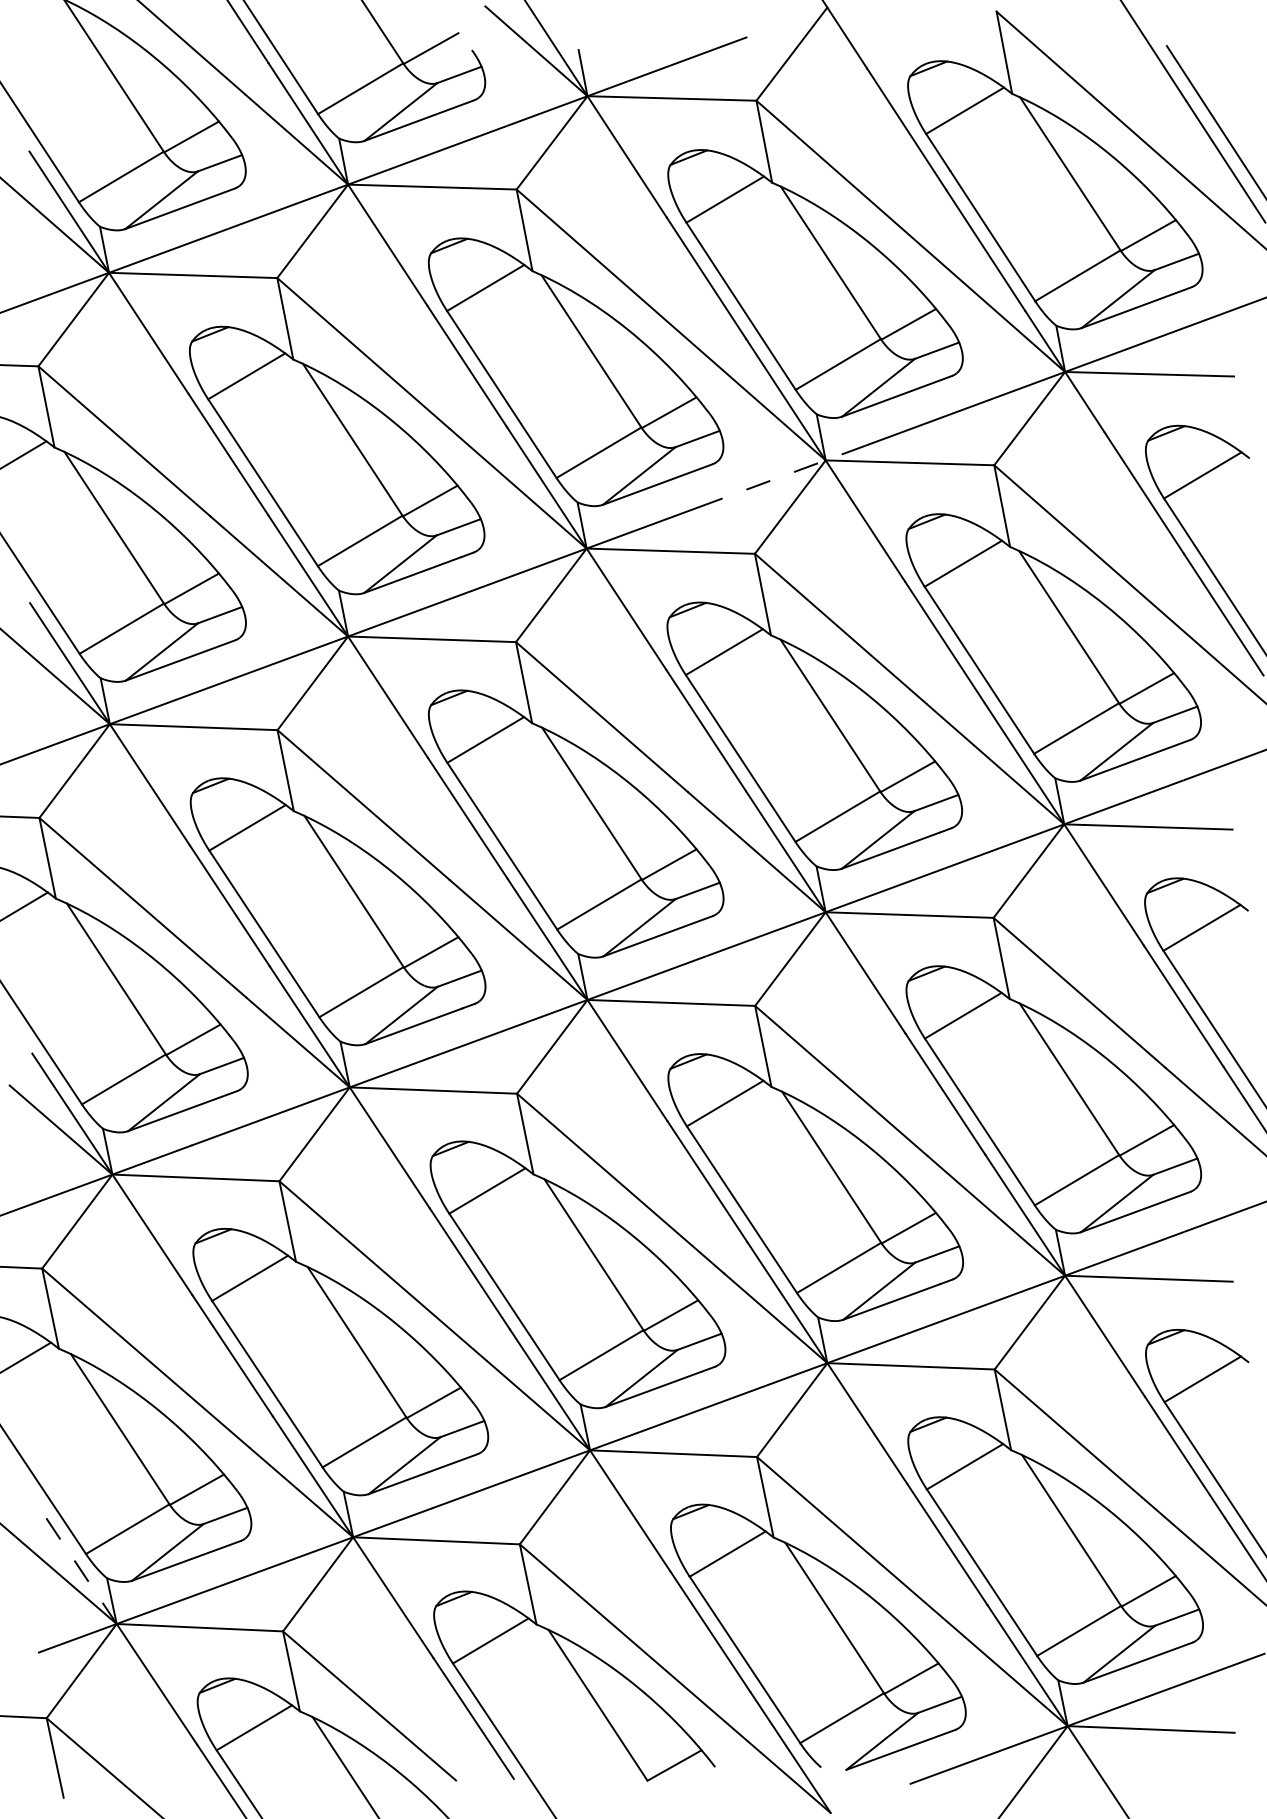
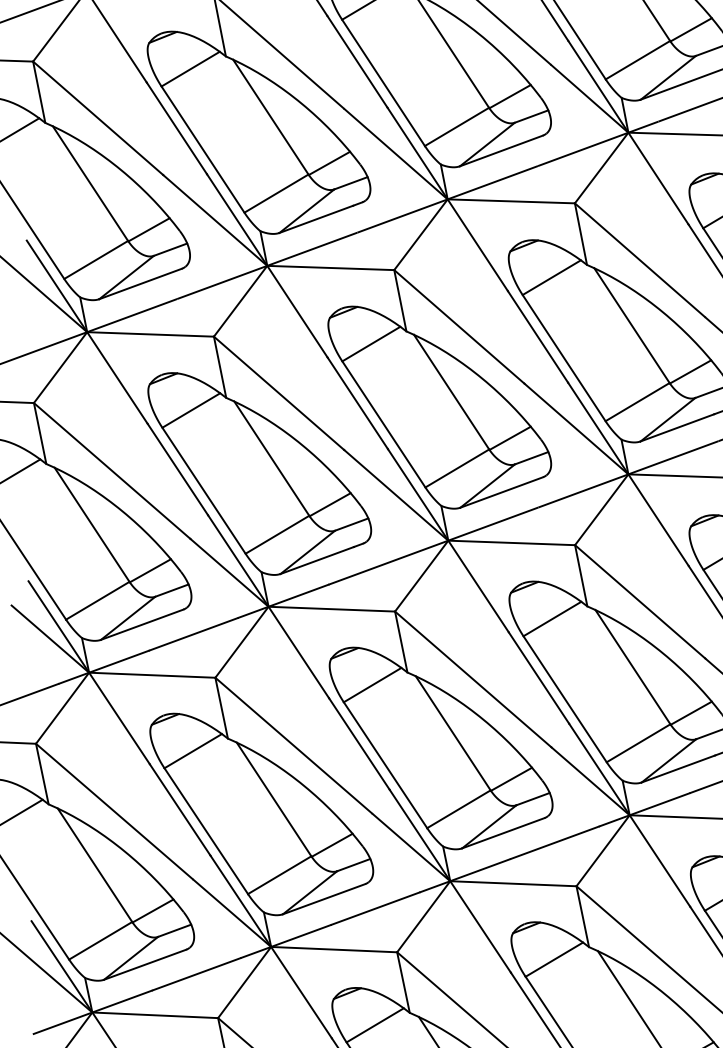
line: (784, 475) -> (597, 144), dashed -> solid
line: (76, 1563) -> (61, 966), dashed -> solid

